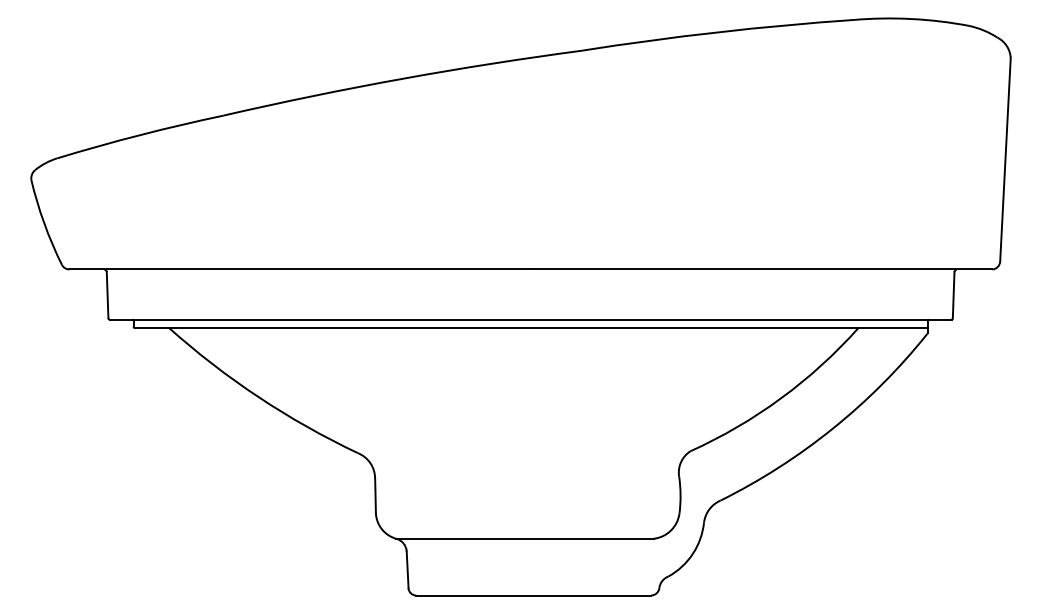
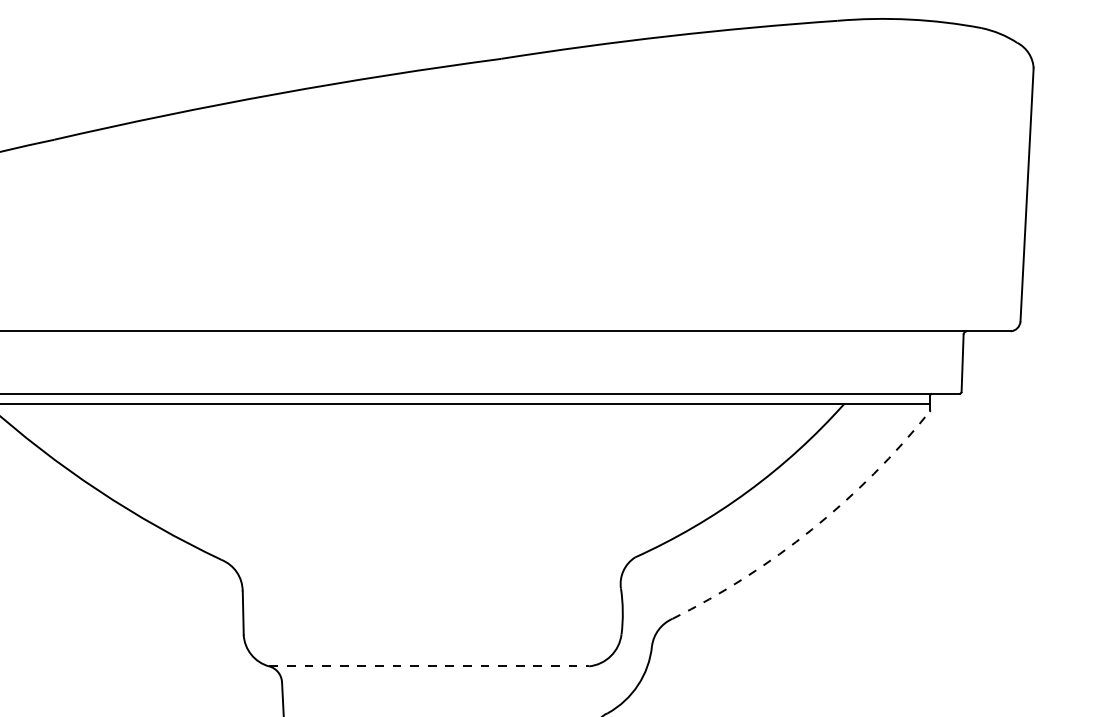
arc: (832, 428) -> (811, 529), solid -> dashed
line: (525, 538) -> (429, 665), solid -> dashed

